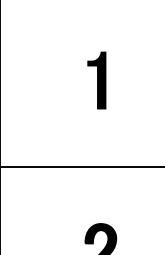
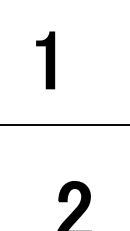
part: (96, 80) -> (45, 60), moved

